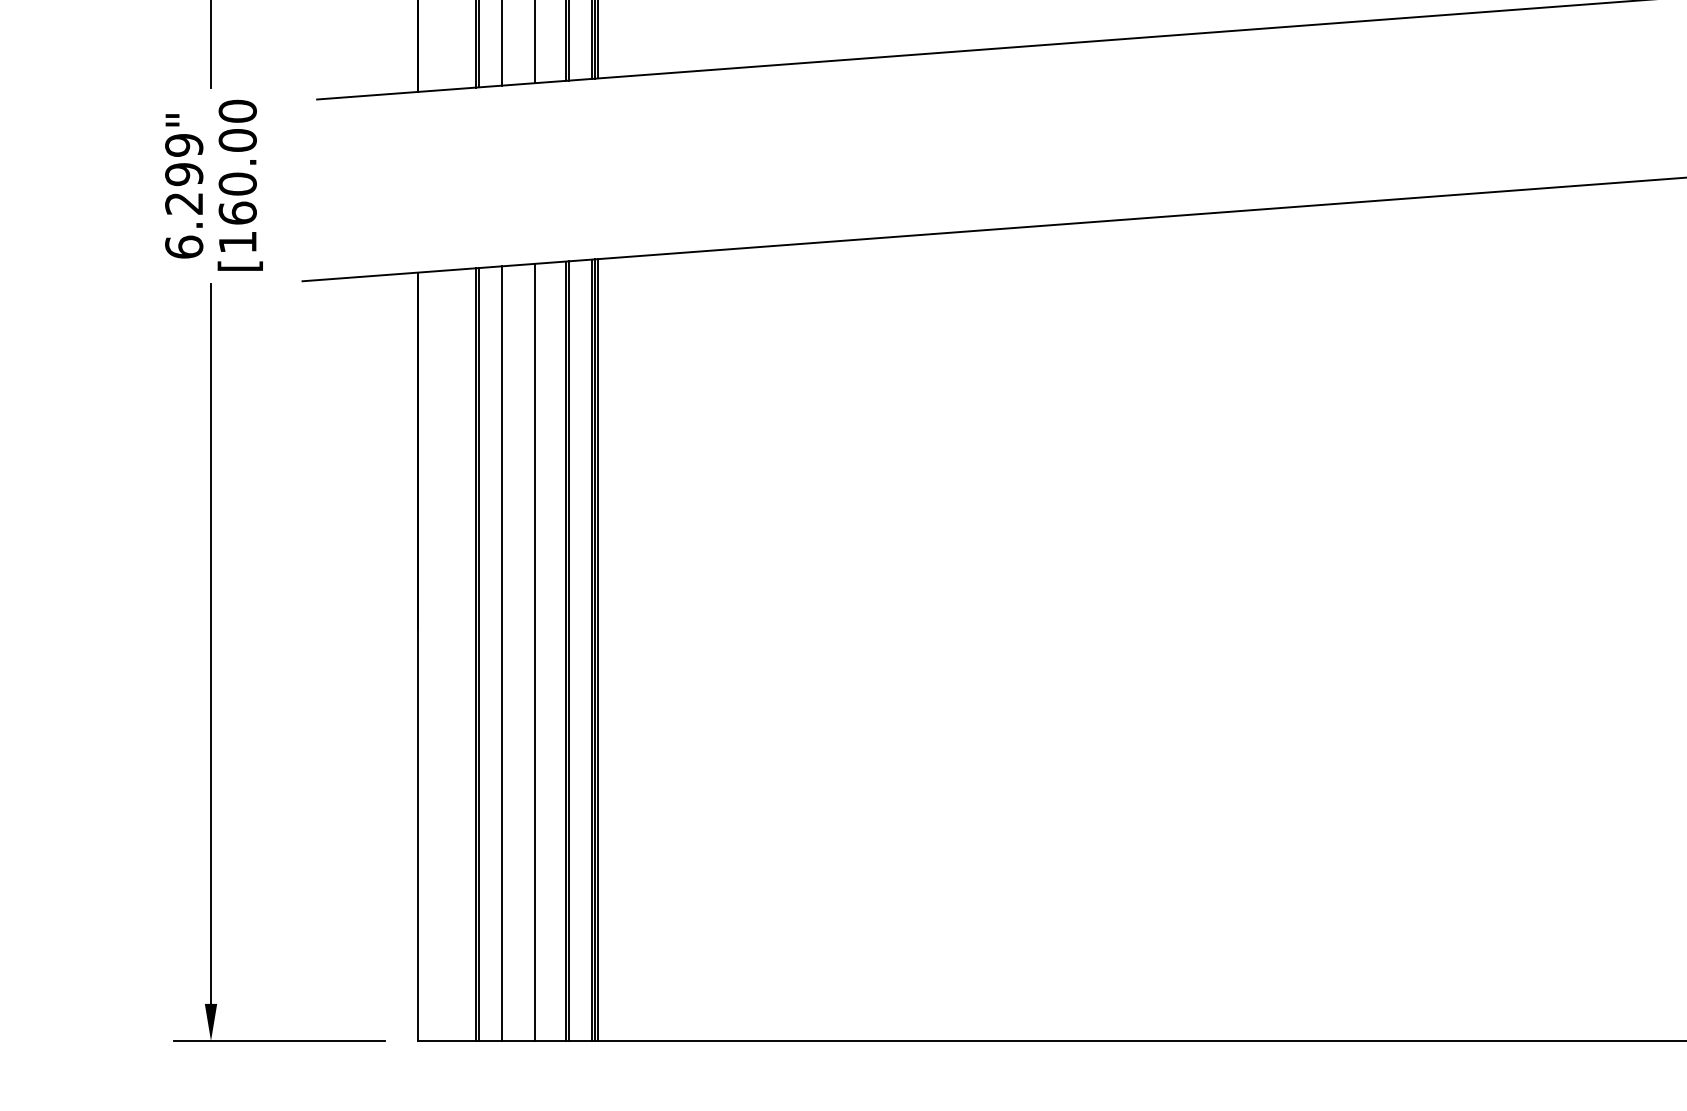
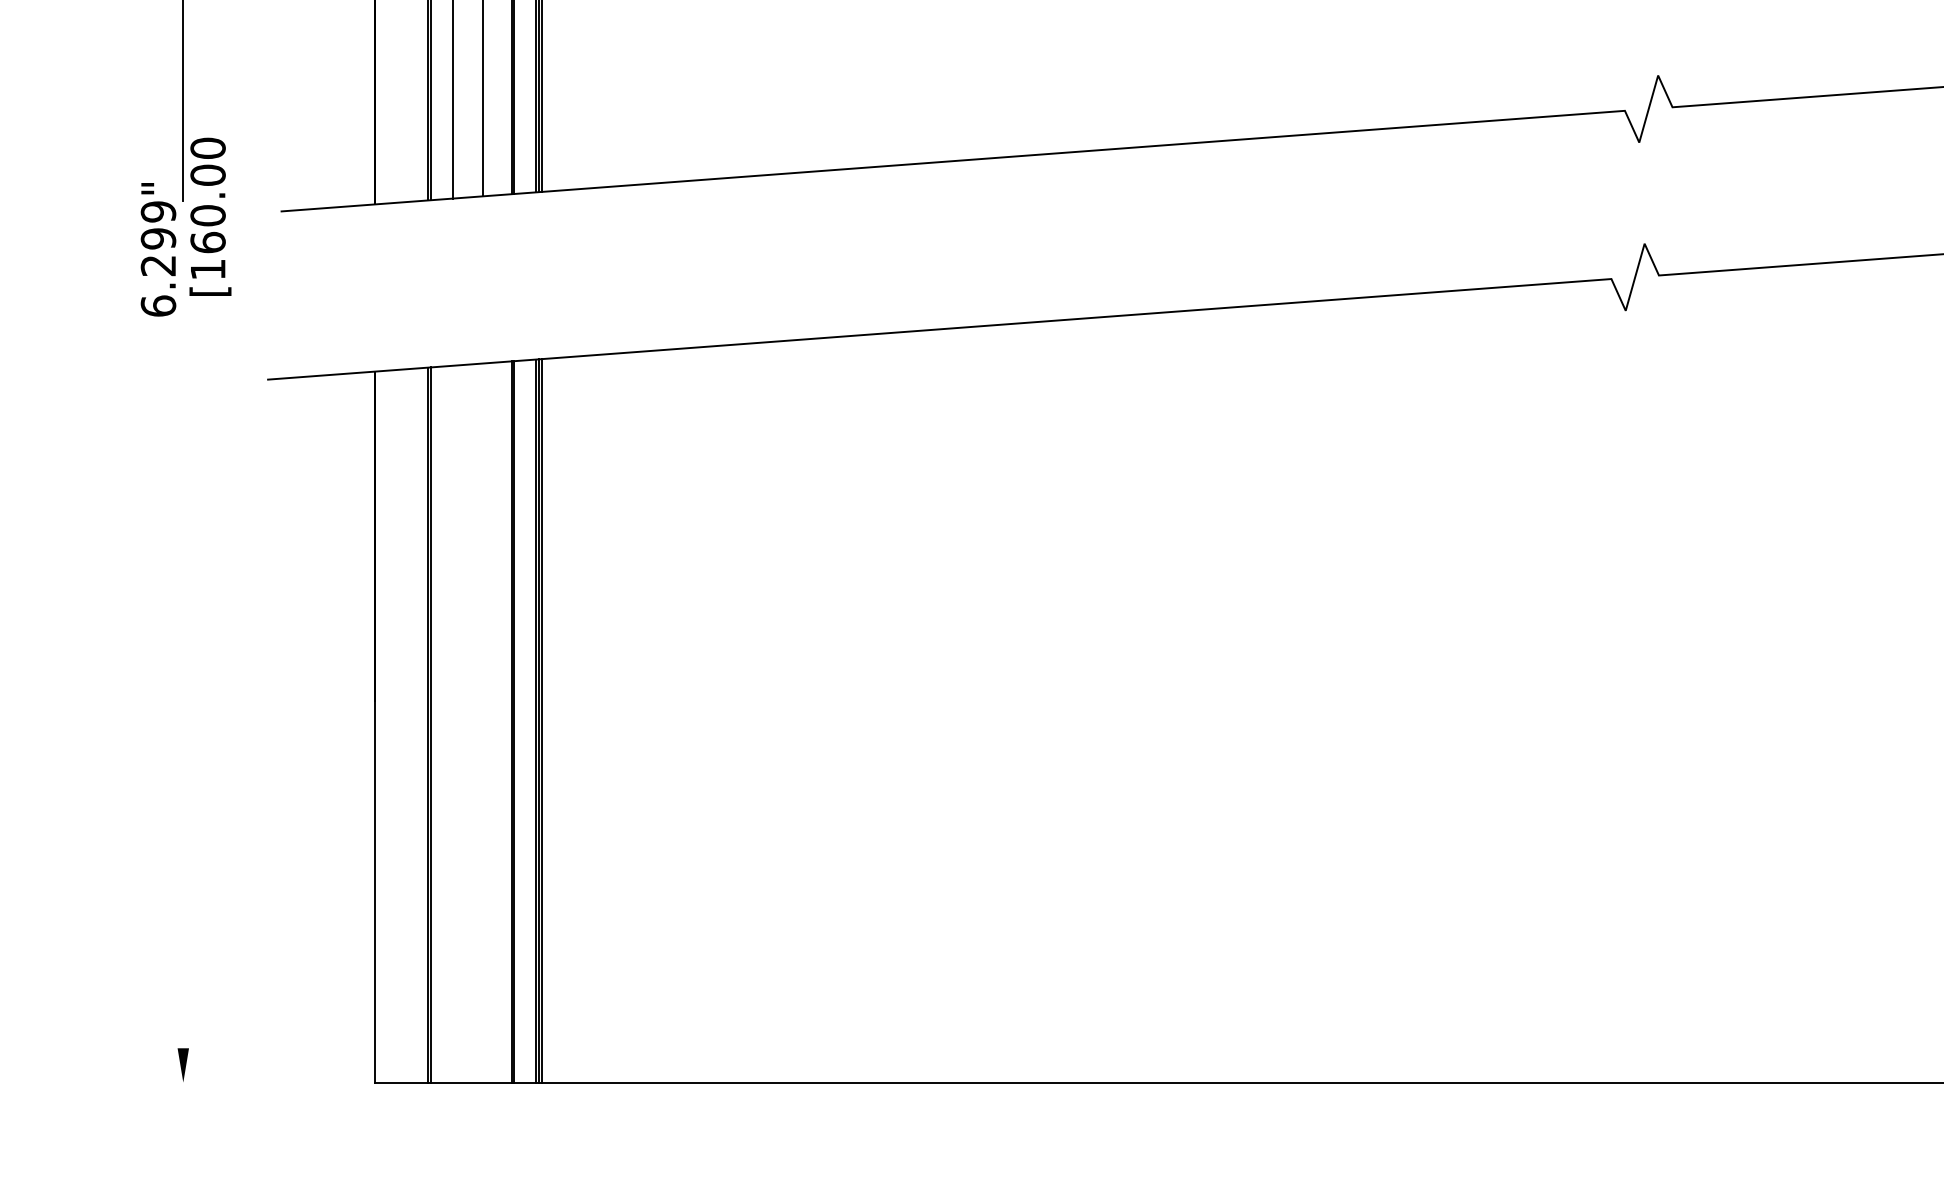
text: (240, 184) -> (210, 216), moved
text: (184, 186) -> (158, 249), moved
line: (211, 643) -> (183, 714), removed
line: (534, 651) -> (482, 722), removed
line: (501, 652) -> (452, 723), removed
line: (279, 1040) -> (246, 1082), removed

